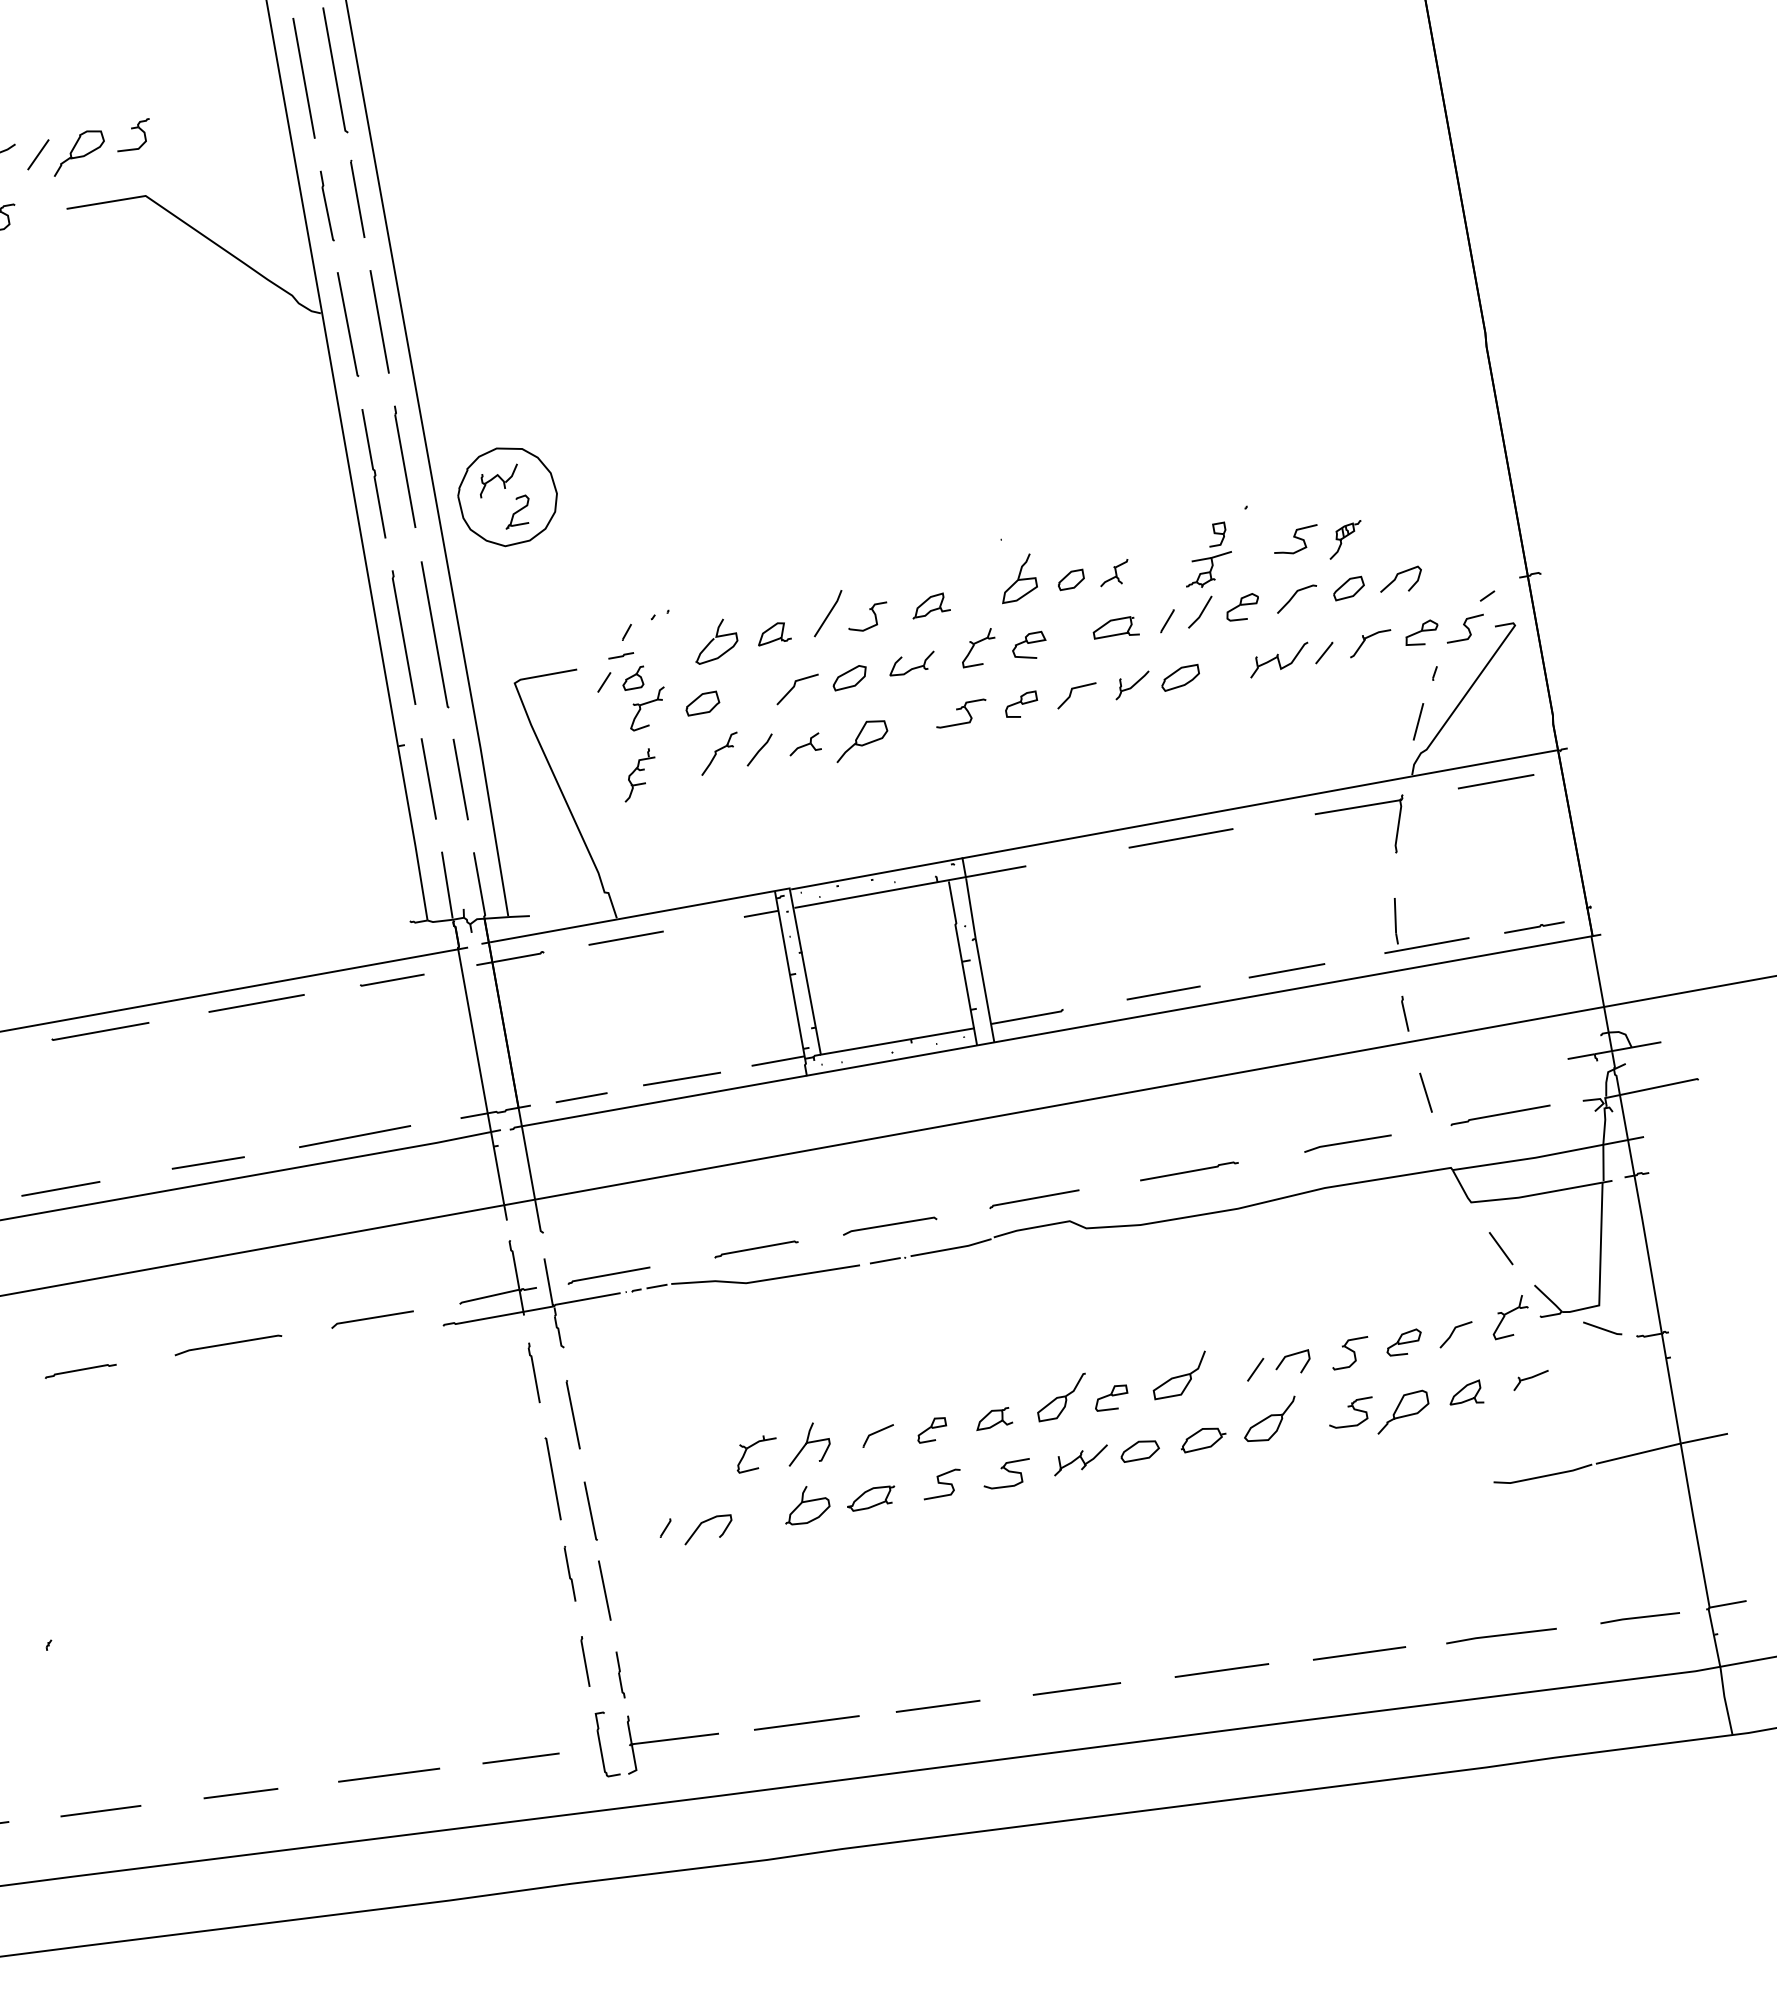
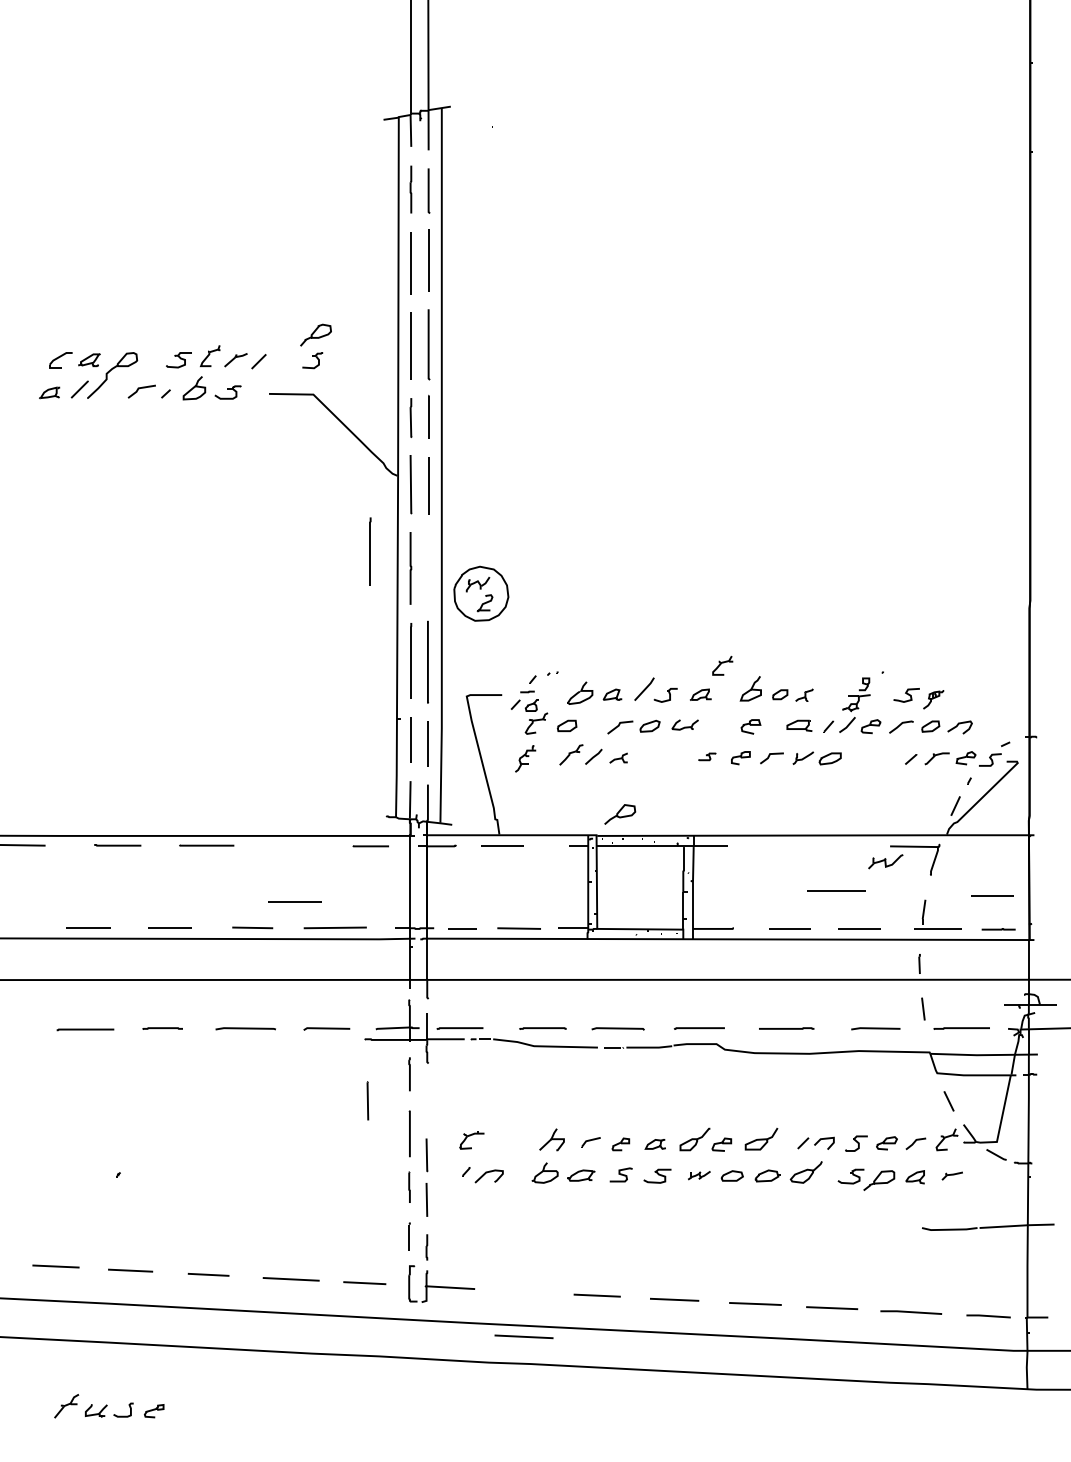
curve: (75, 149) -> (314, 333), moved
line: (405, 466) -> (370, 551), moved
part: (977, 647) -> (722, 665), moved
part: (1278, 659) -> (885, 861), moved
part: (961, 713) -> (707, 756), size x0.6
curve: (858, 740) -> (618, 814), moved
line: (1496, 780) -> (992, 895), moved
line: (1180, 836) -> (836, 890), moved
line: (256, 1003) -> (294, 901), moved
line: (572, 1414) -> (367, 1100), moved
part: (755, 1454) -> (471, 1140), moved
part: (1081, 1460) -> (699, 1175), size x0.7
line: (805, 1722) -> (523, 1336), moved

